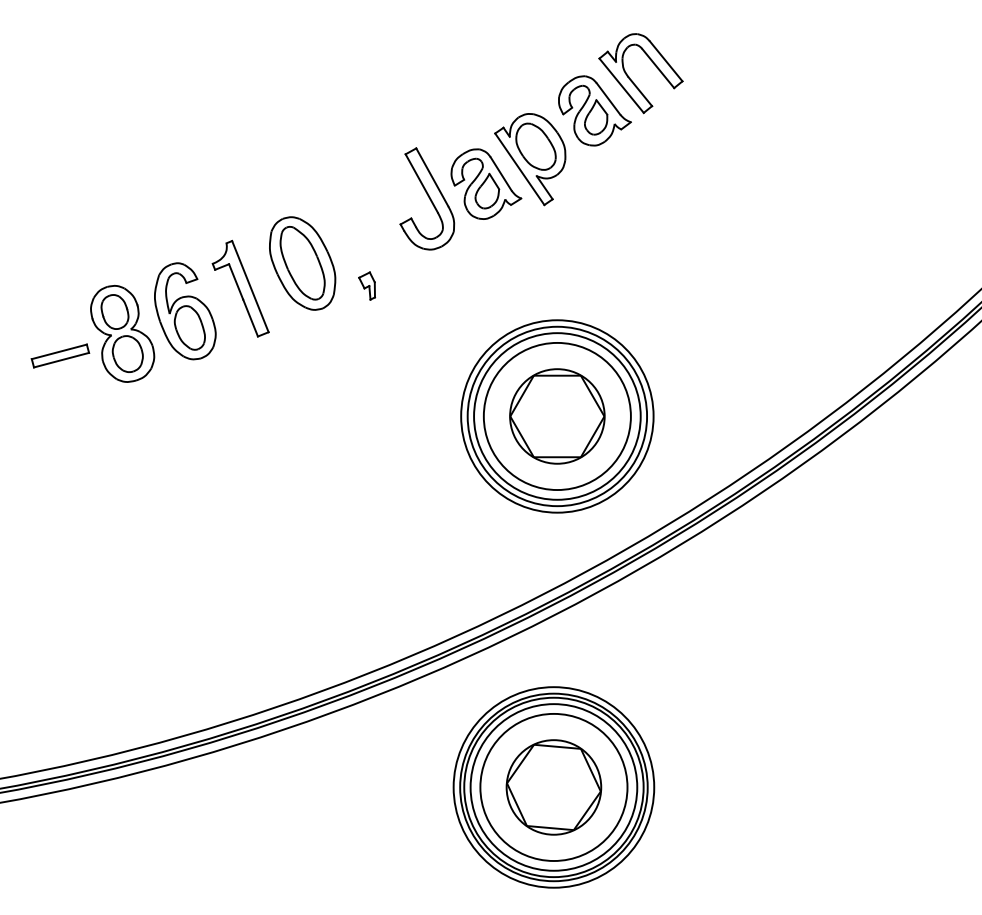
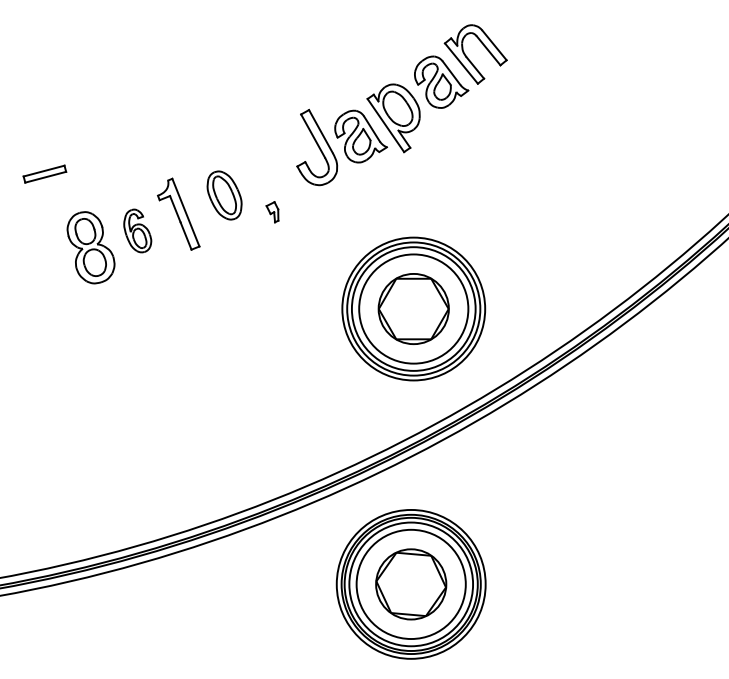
part: (302, 263) -> (224, 195), size x0.7
part: (185, 310) -> (137, 230), size x0.6
part: (59, 355) -> (44, 173), moved

